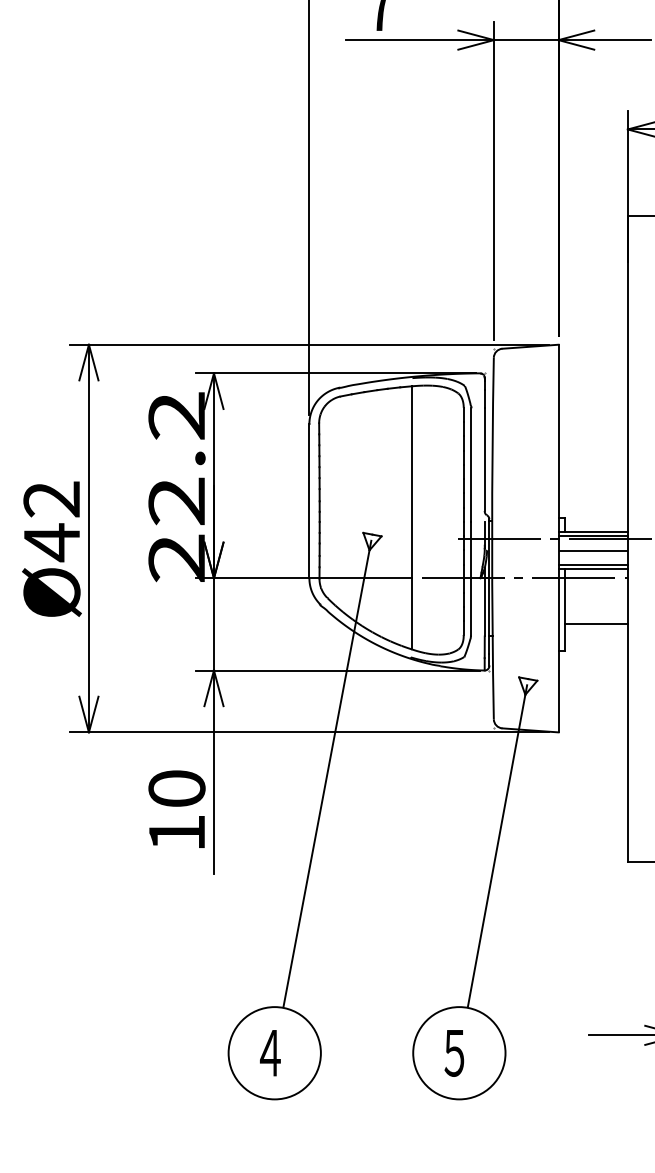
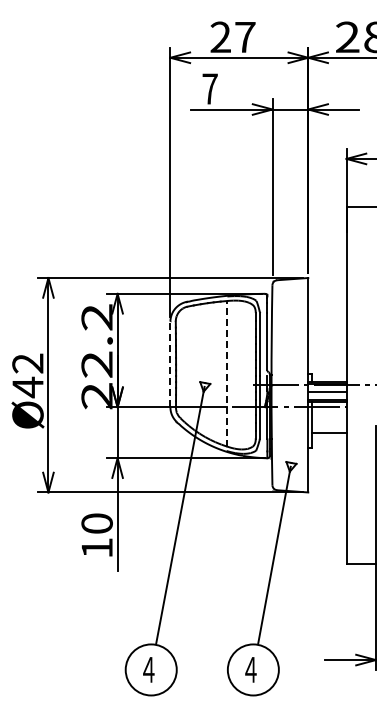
line: (309, 501) -> (170, 364), solid -> dashed
line: (412, 517) -> (227, 373), solid -> dashed
text: (454, 1054) -> (250, 670), ５ -> ４

